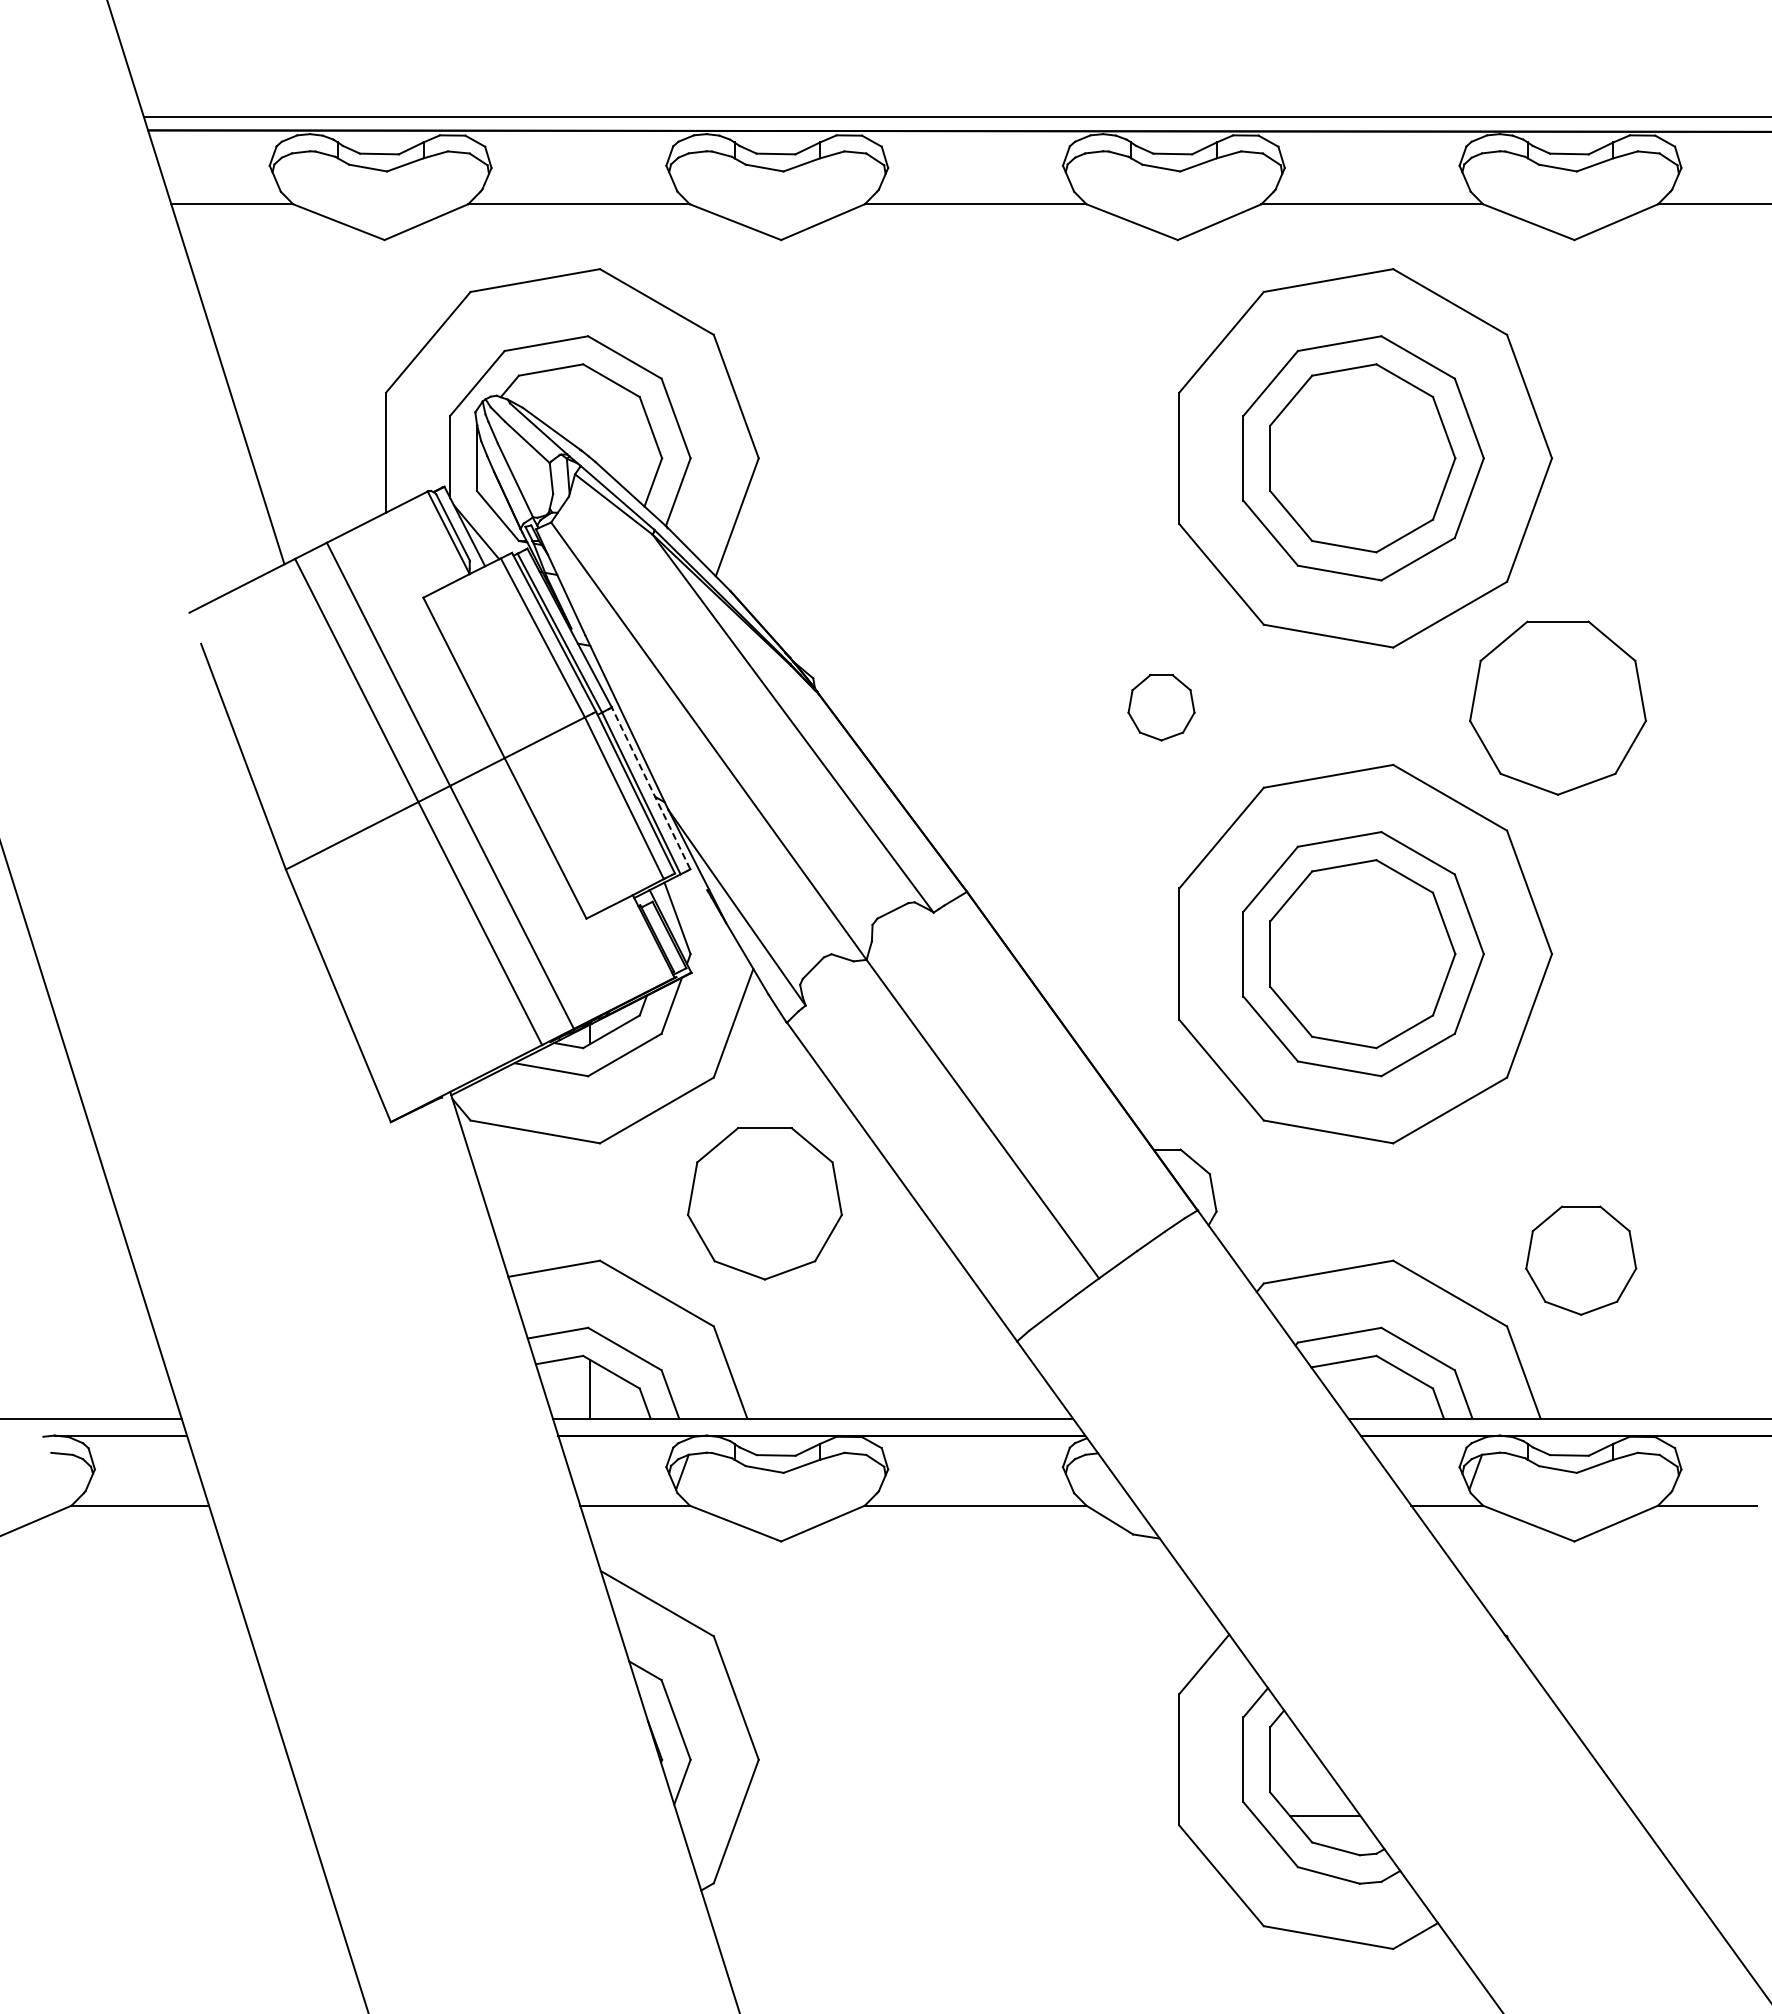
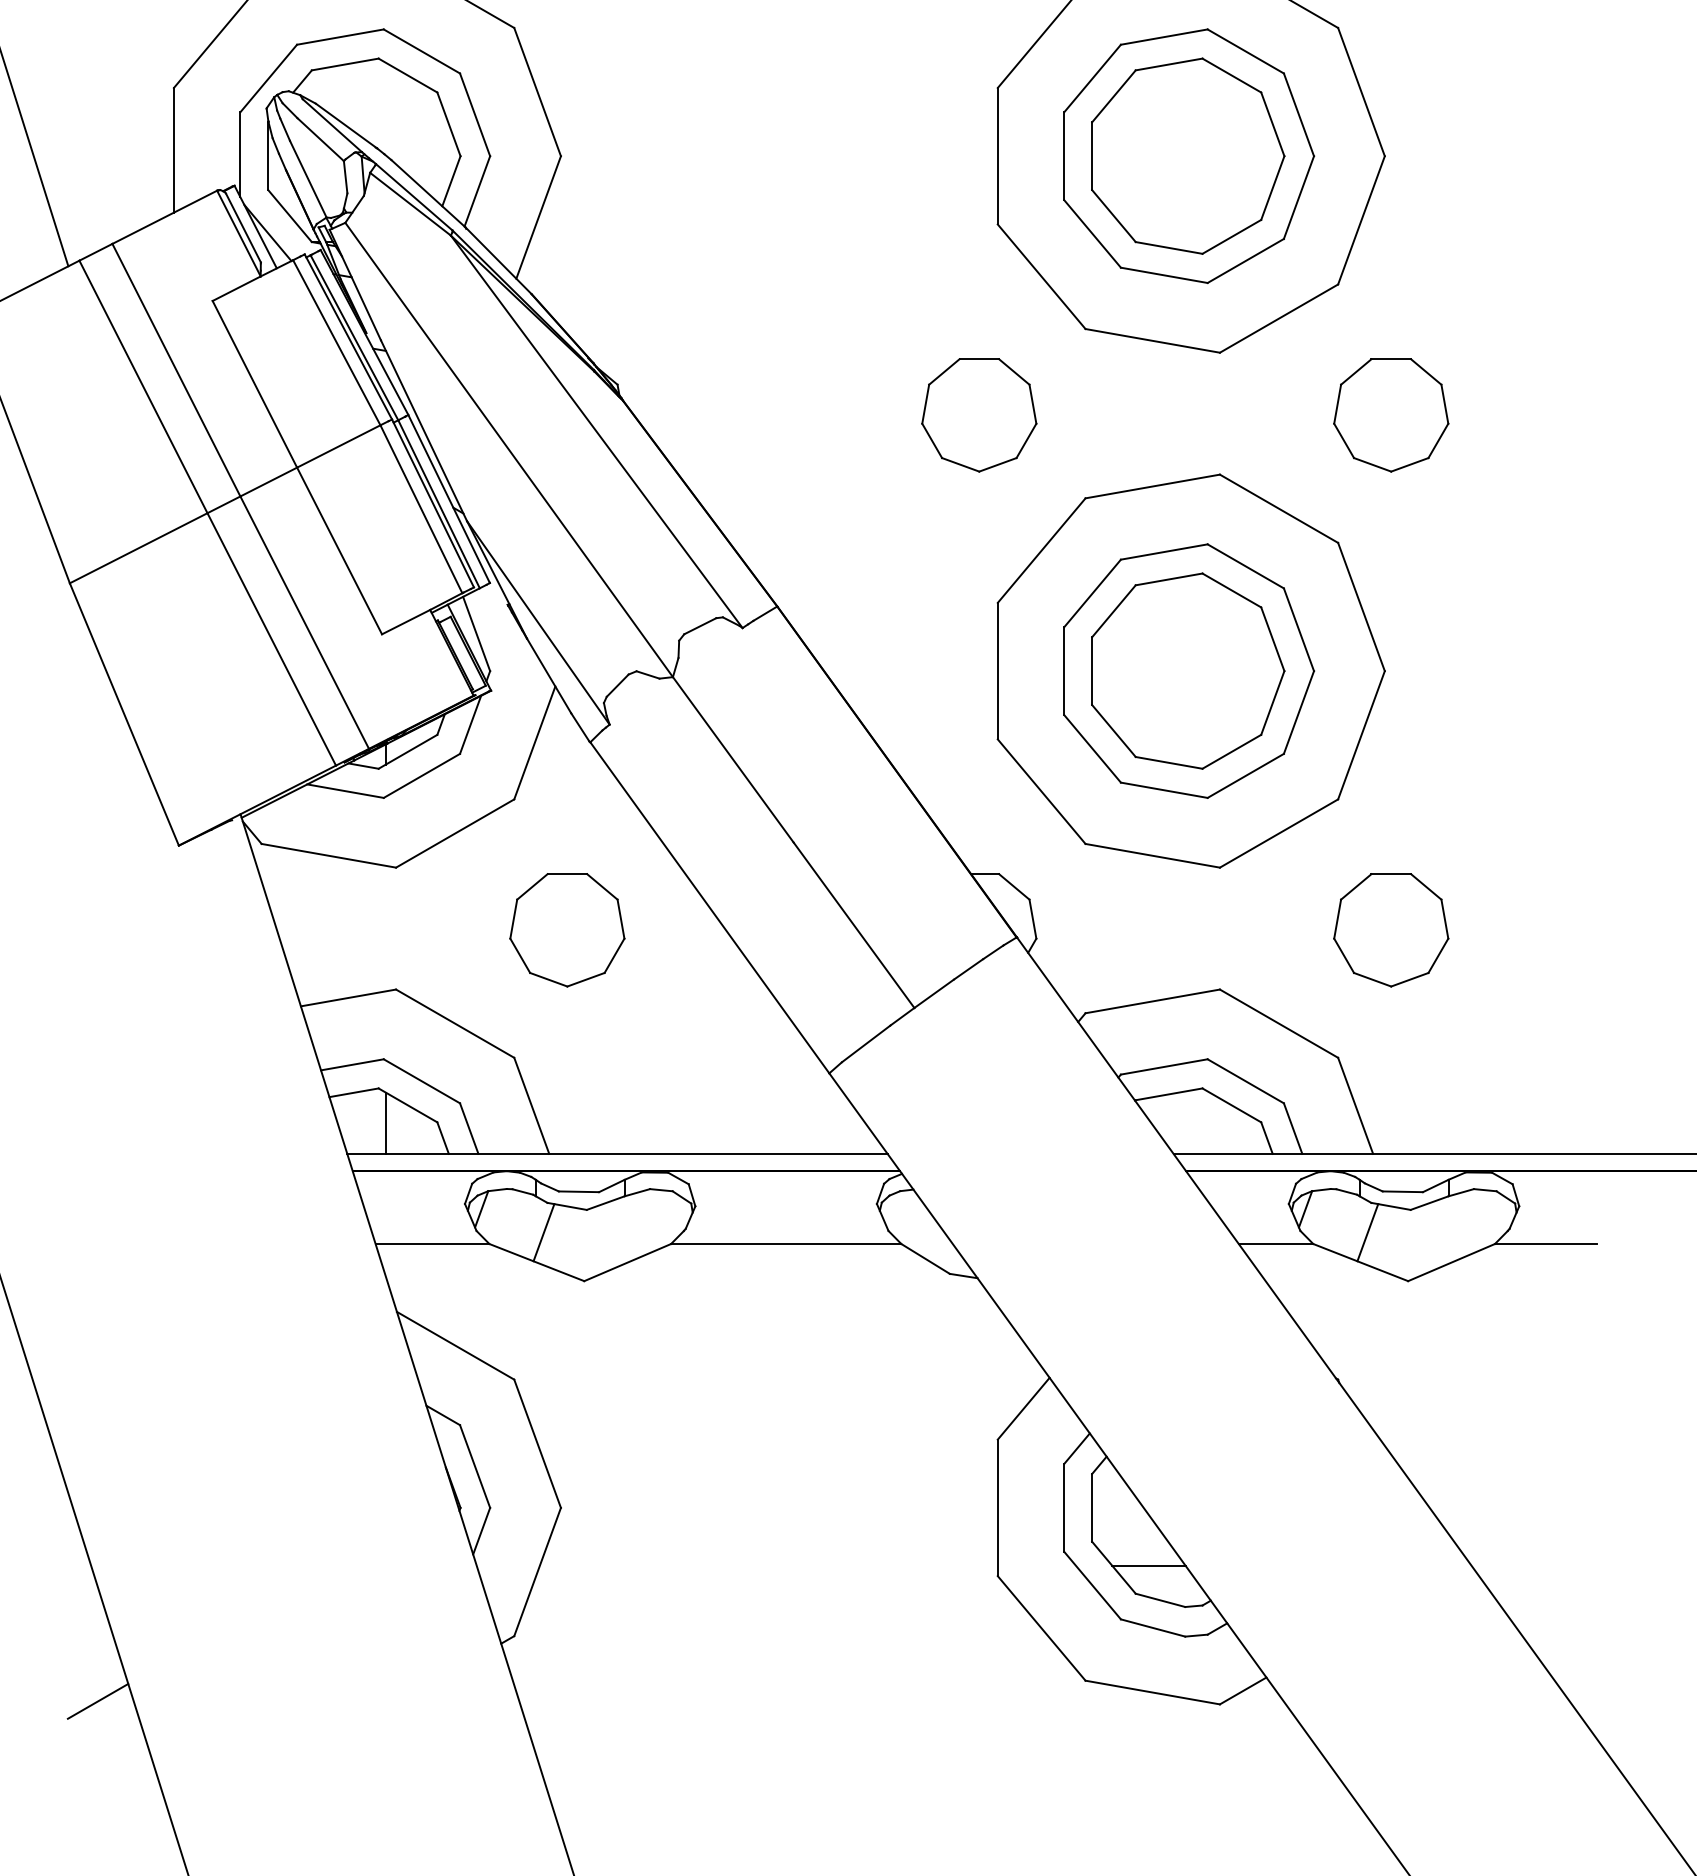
part: (1161, 707) -> (979, 414), size x1.67
part: (1558, 707) -> (1391, 414), size x0.62
line: (651, 788) -> (449, 499), dashed -> solid
part: (764, 1203) -> (566, 930), size x0.71
part: (1581, 1260) -> (1391, 930), moved
line: (742, 1494) -> (544, 1232), added
line: (1535, 1494) -> (1367, 1232), added
line: (313, 1945) -> (98, 1700), added

